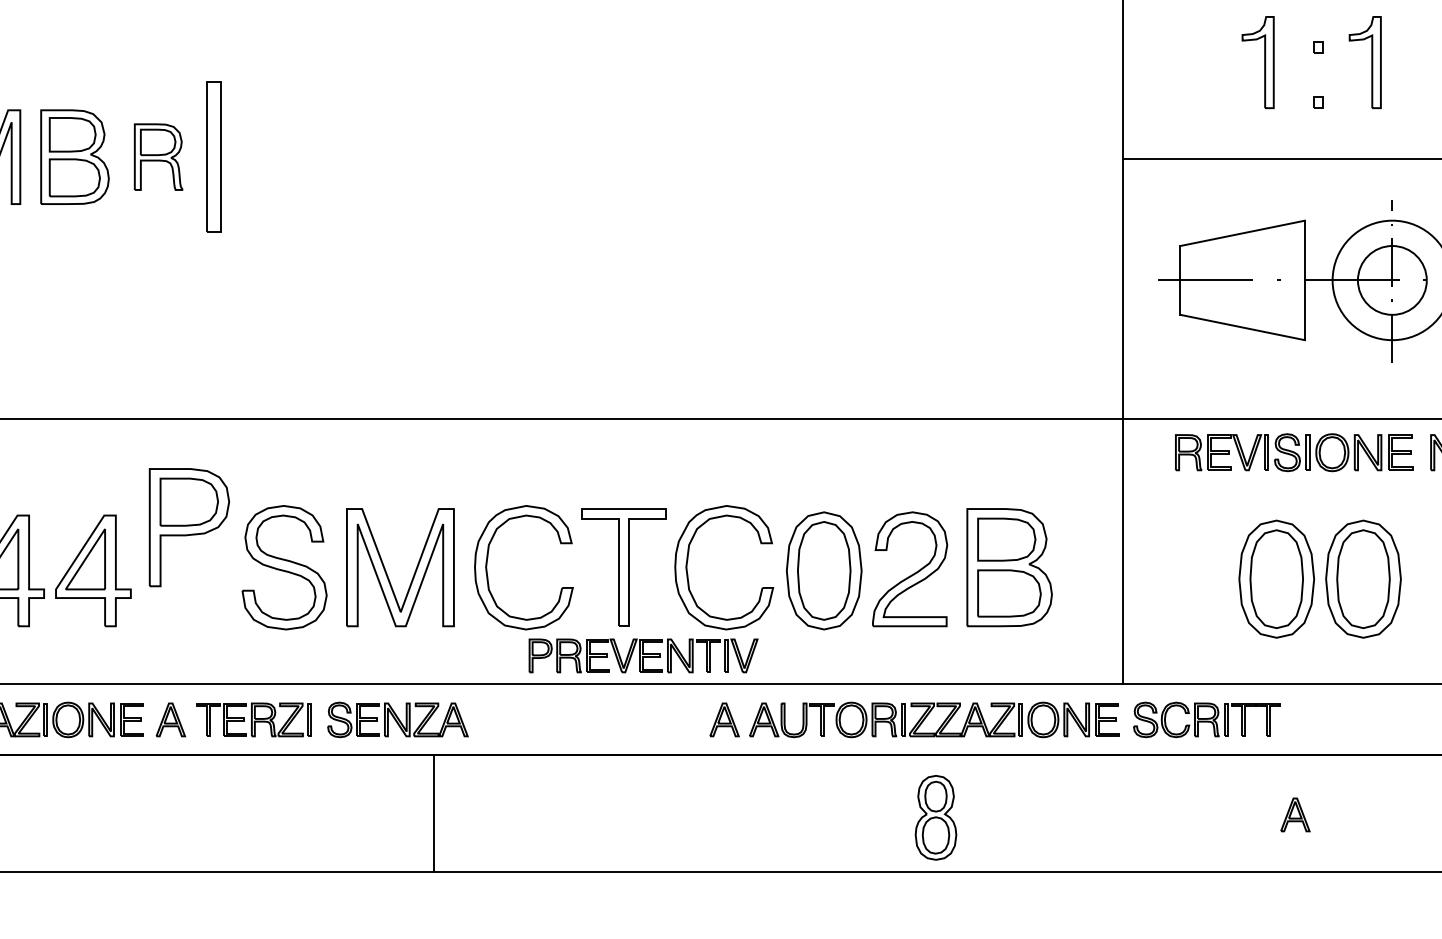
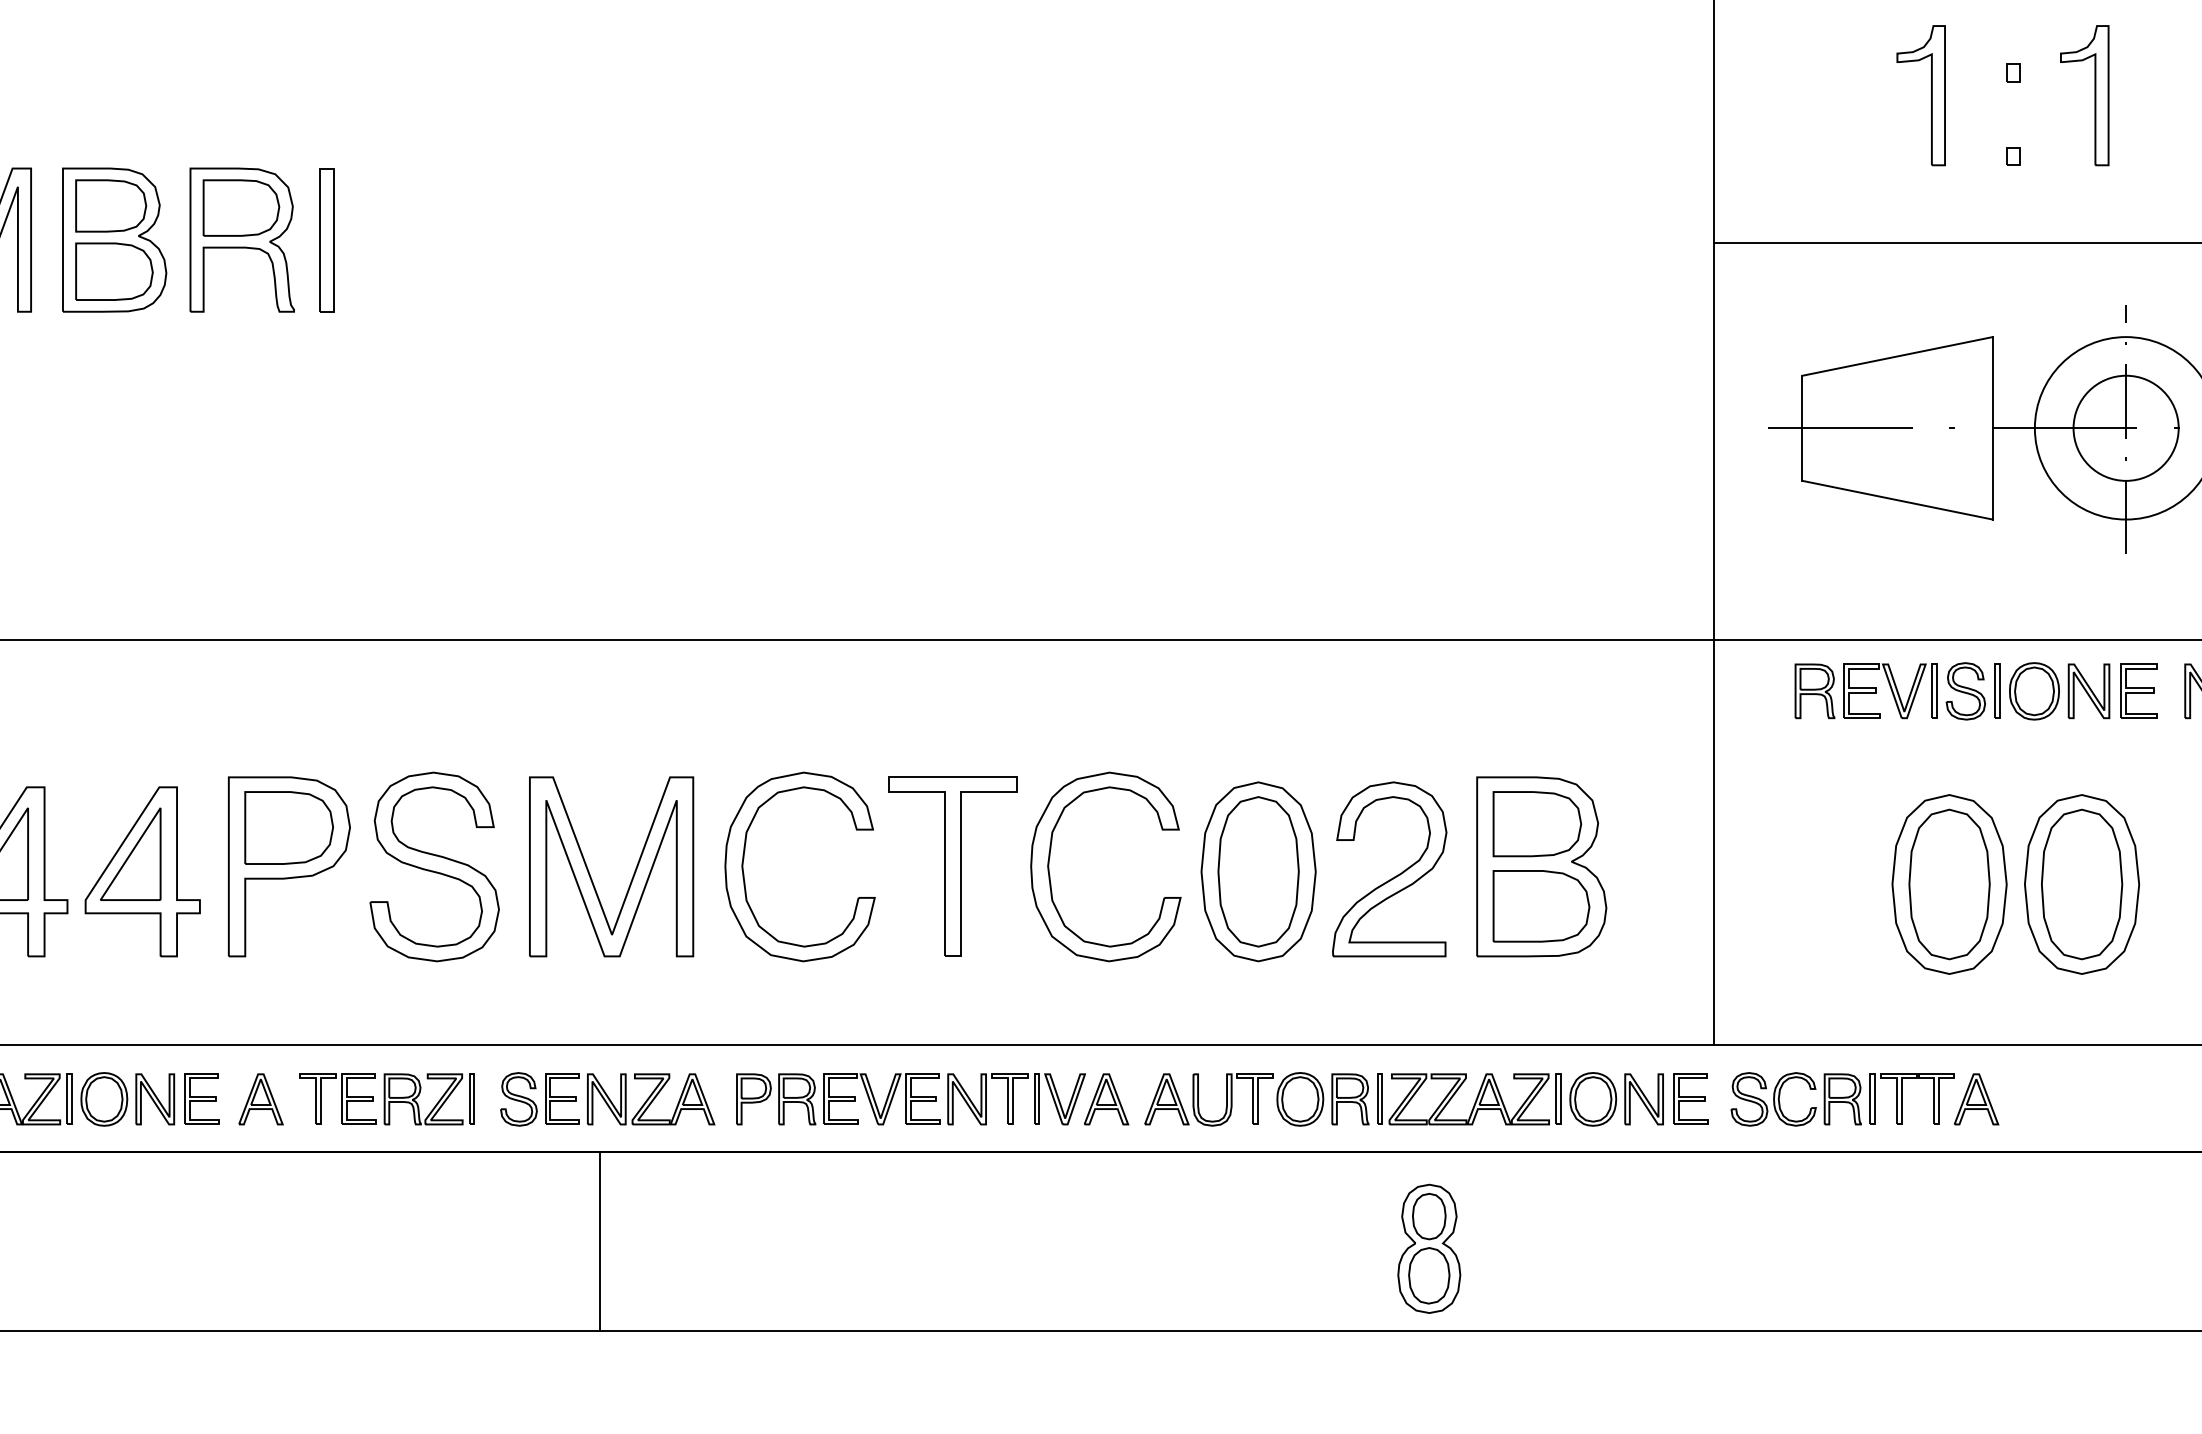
part: (158, 156) -> (242, 239), size x1.43
part: (213, 156) -> (326, 239), size x0.62
part: (189, 527) -> (289, 866), moved
part: (643, 655) -> (910, 1098), moved
line: (433, 812) -> (599, 1240), moved
part: (1295, 814) -> (1976, 1098), moved

